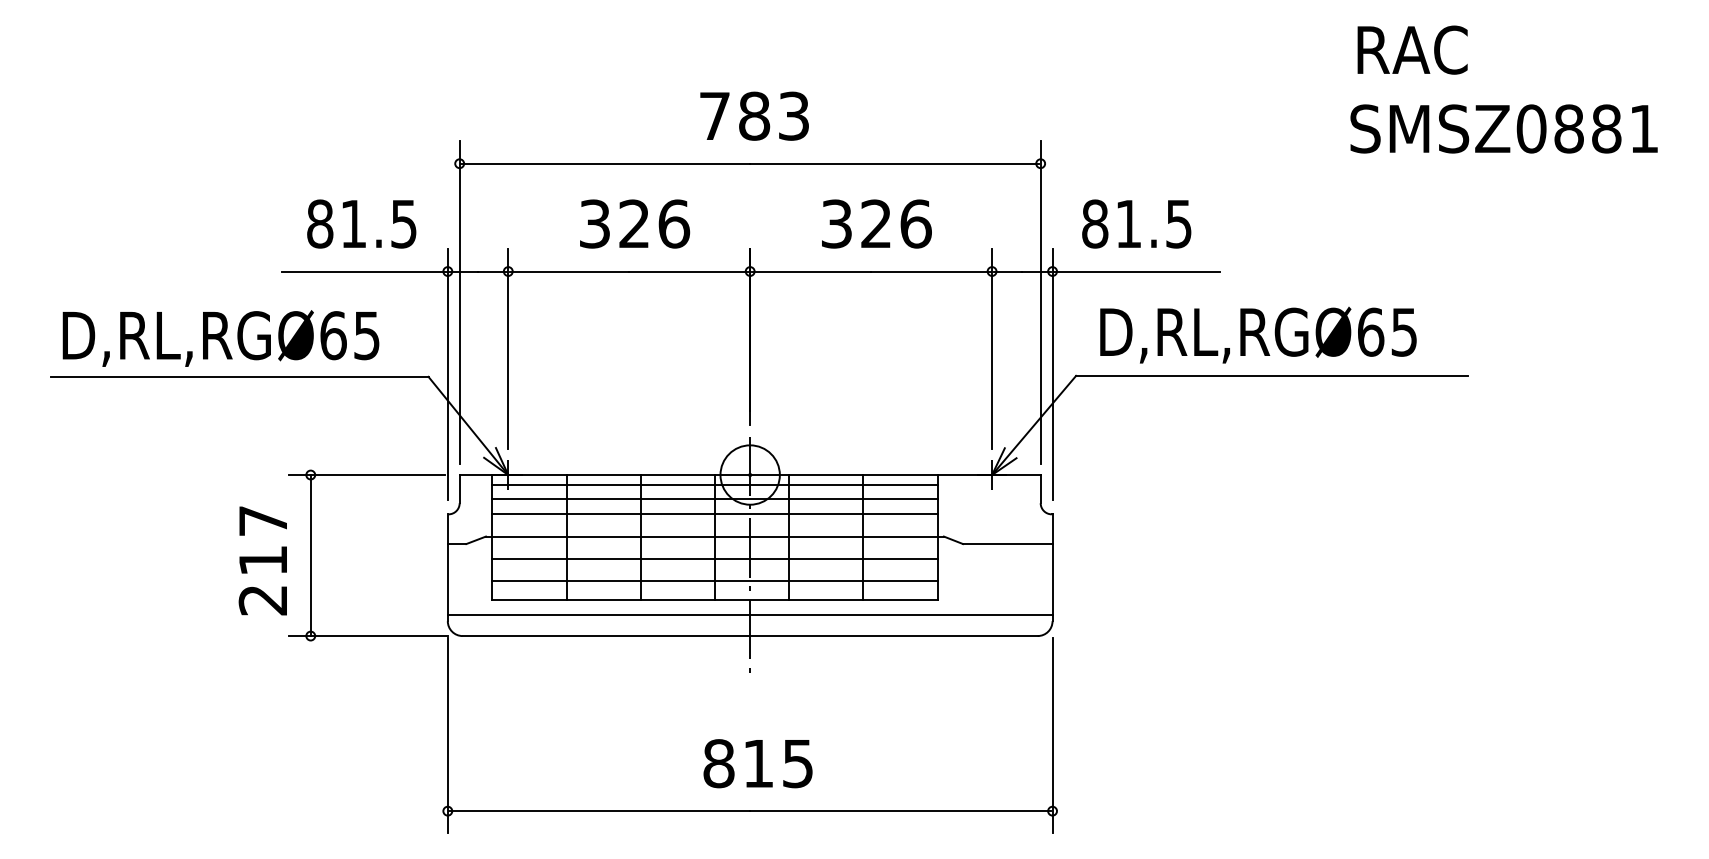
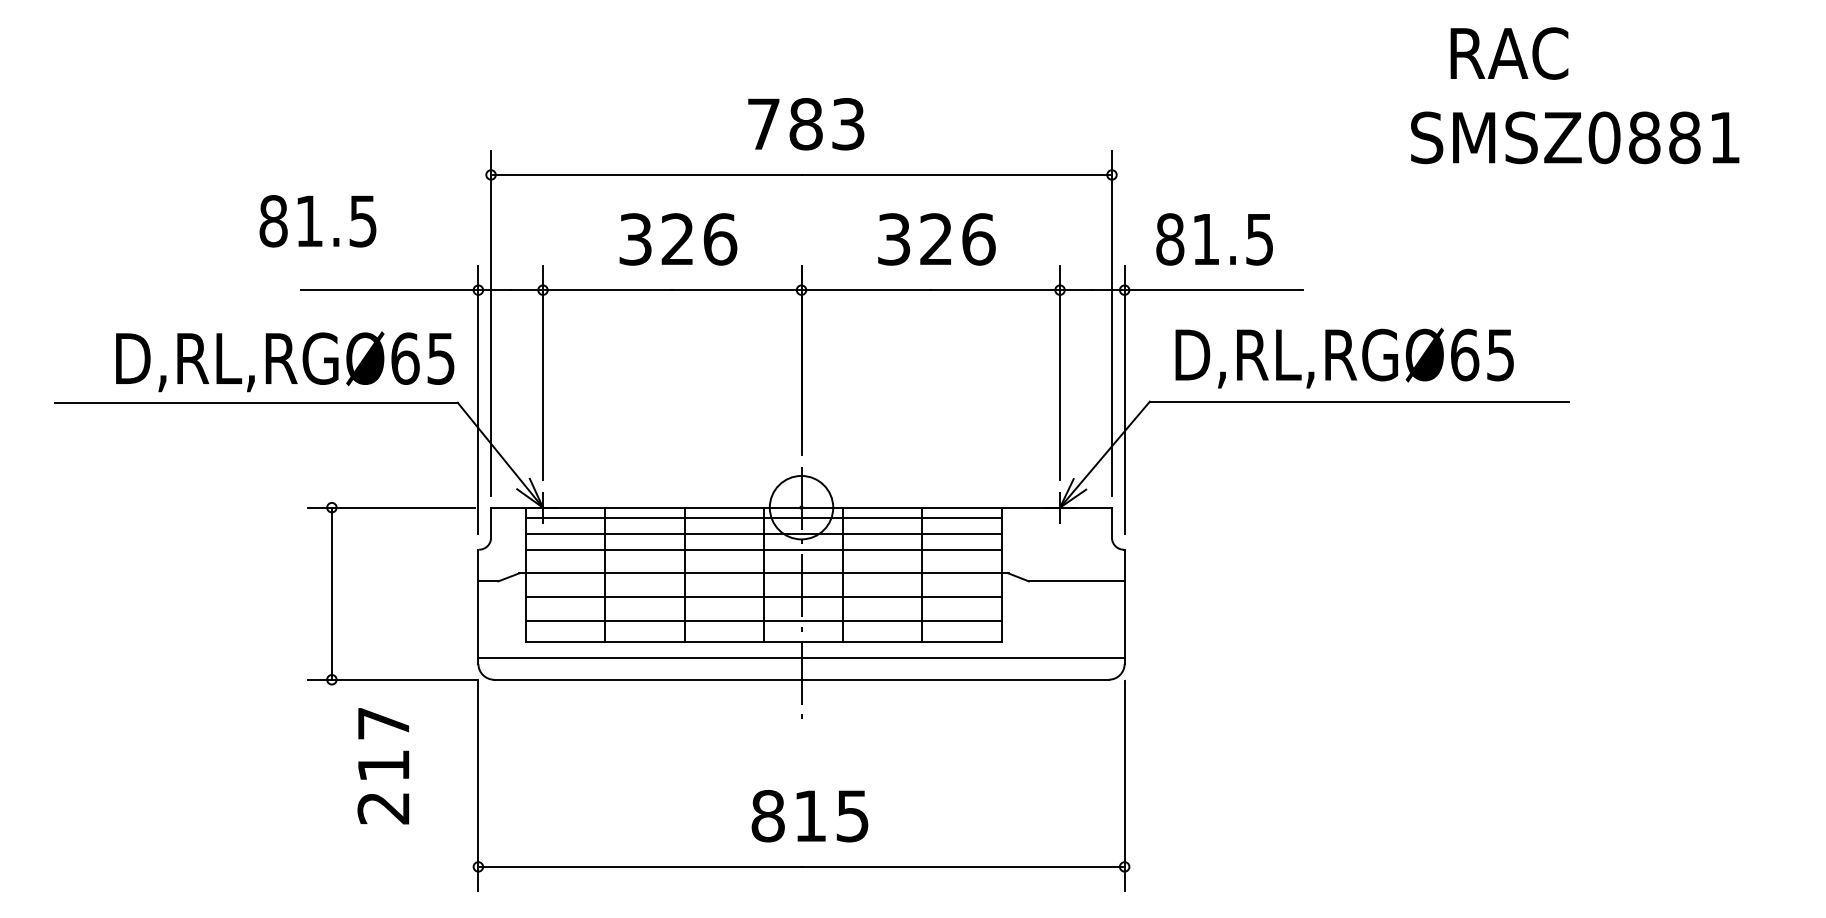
text: (1503, 128) -> (1574, 137), moved
text: (361, 223) -> (317, 220), moved
text: (220, 338) -> (284, 361), moved
text: (262, 560) -> (382, 765), moved

